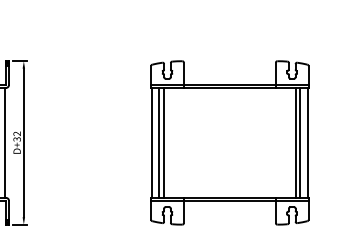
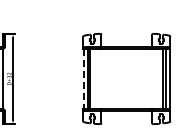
line: (151, 143) -> (83, 79), solid -> dashed

